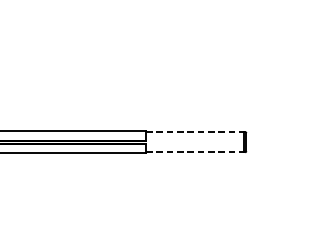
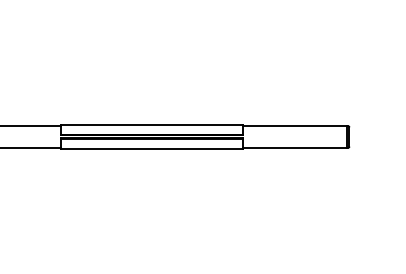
line: (195, 132) -> (295, 126), dashed -> solid
line: (195, 152) -> (295, 147), dashed -> solid

